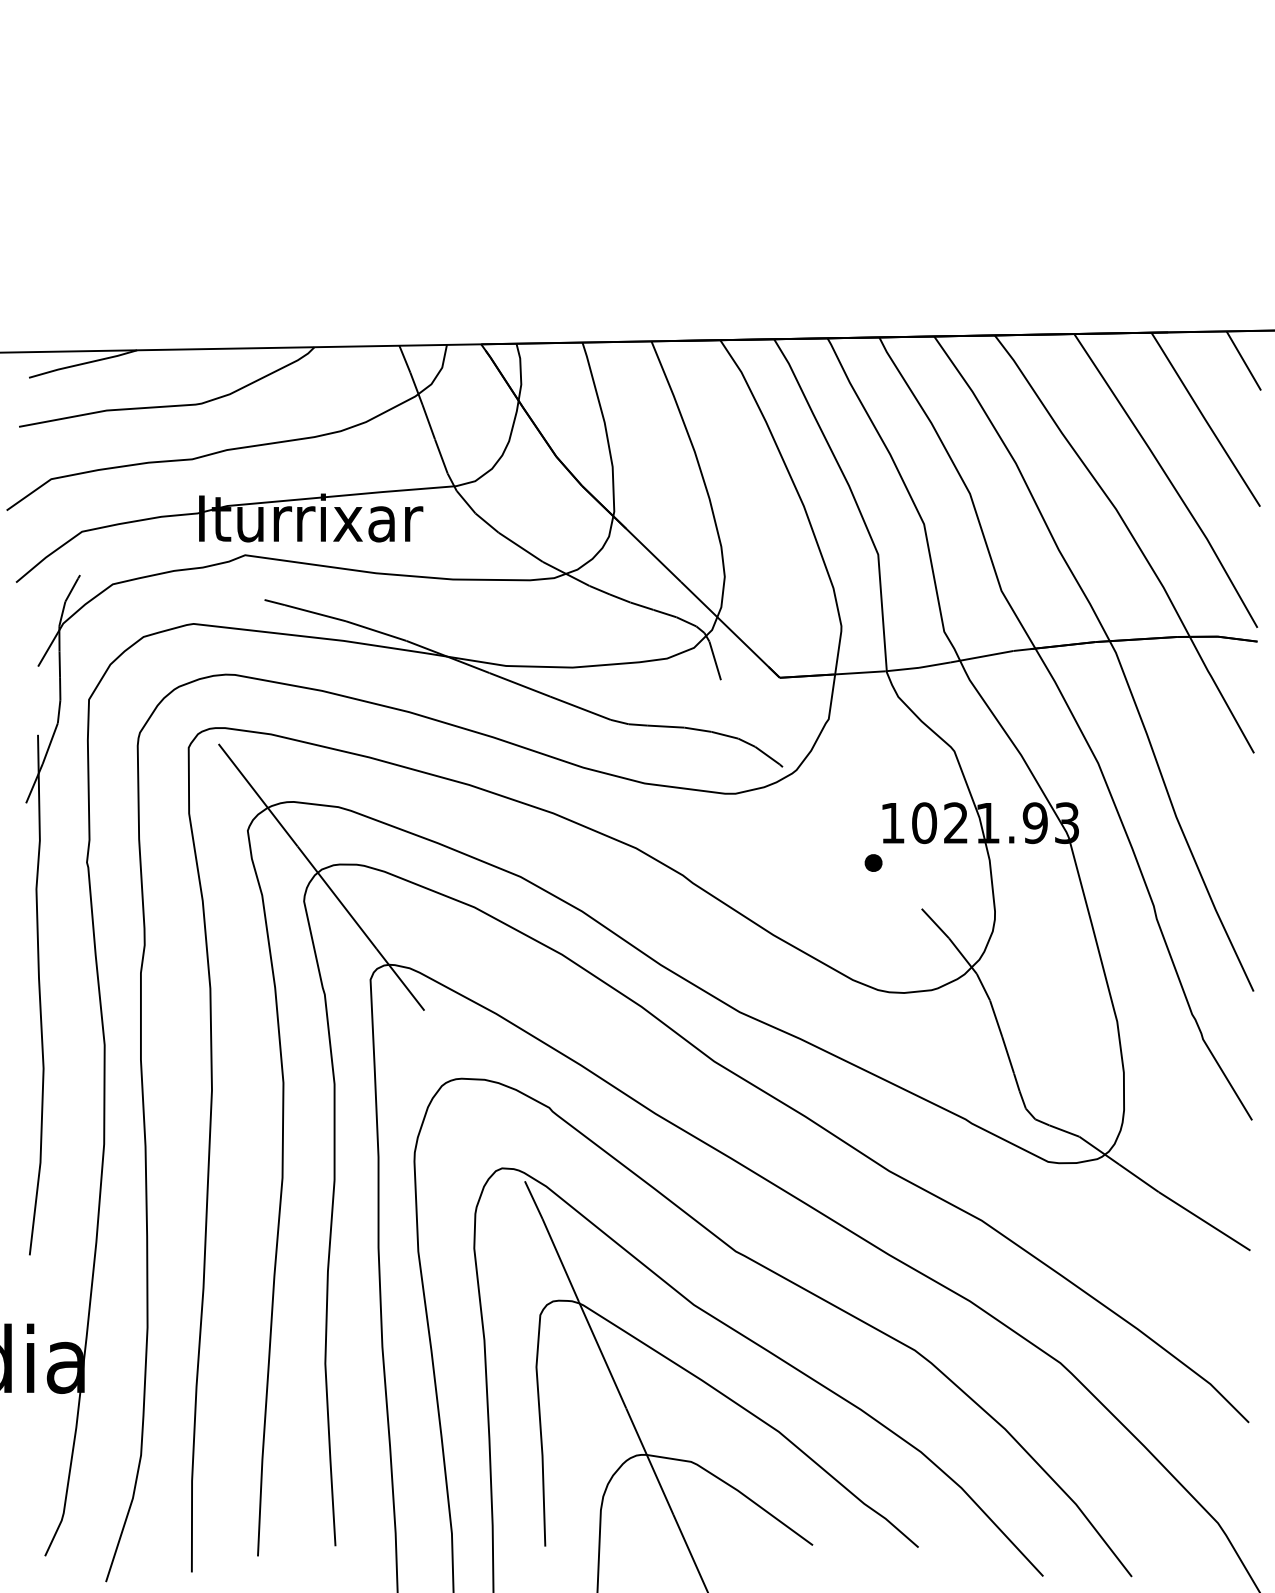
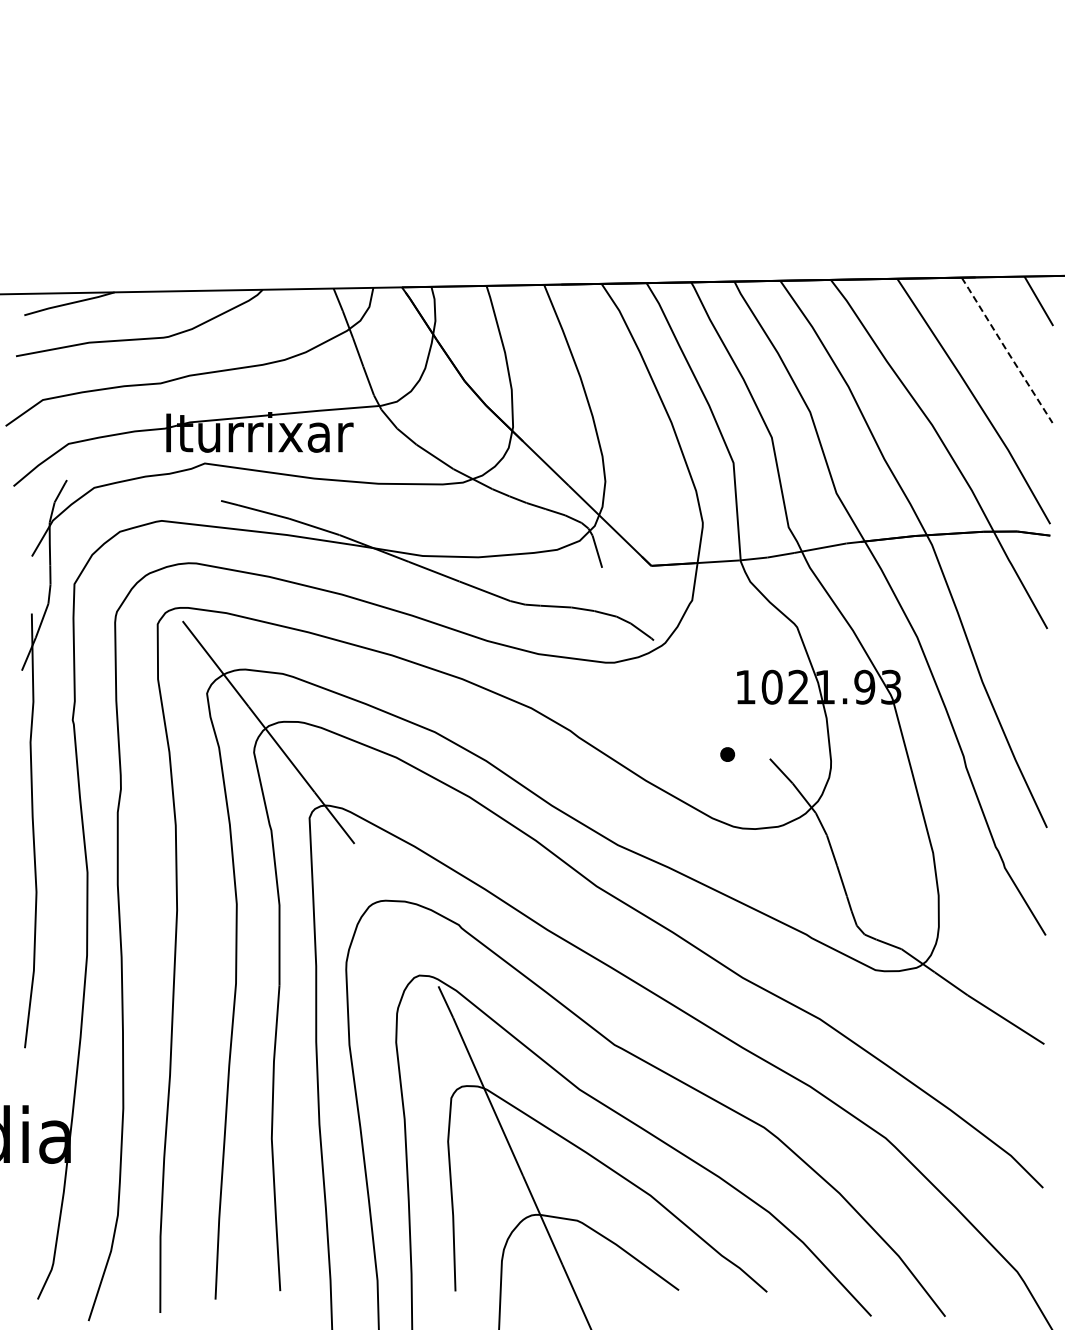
line: (1205, 419) -> (1006, 350), solid -> dashed
part: (873, 862) -> (727, 754), moved

